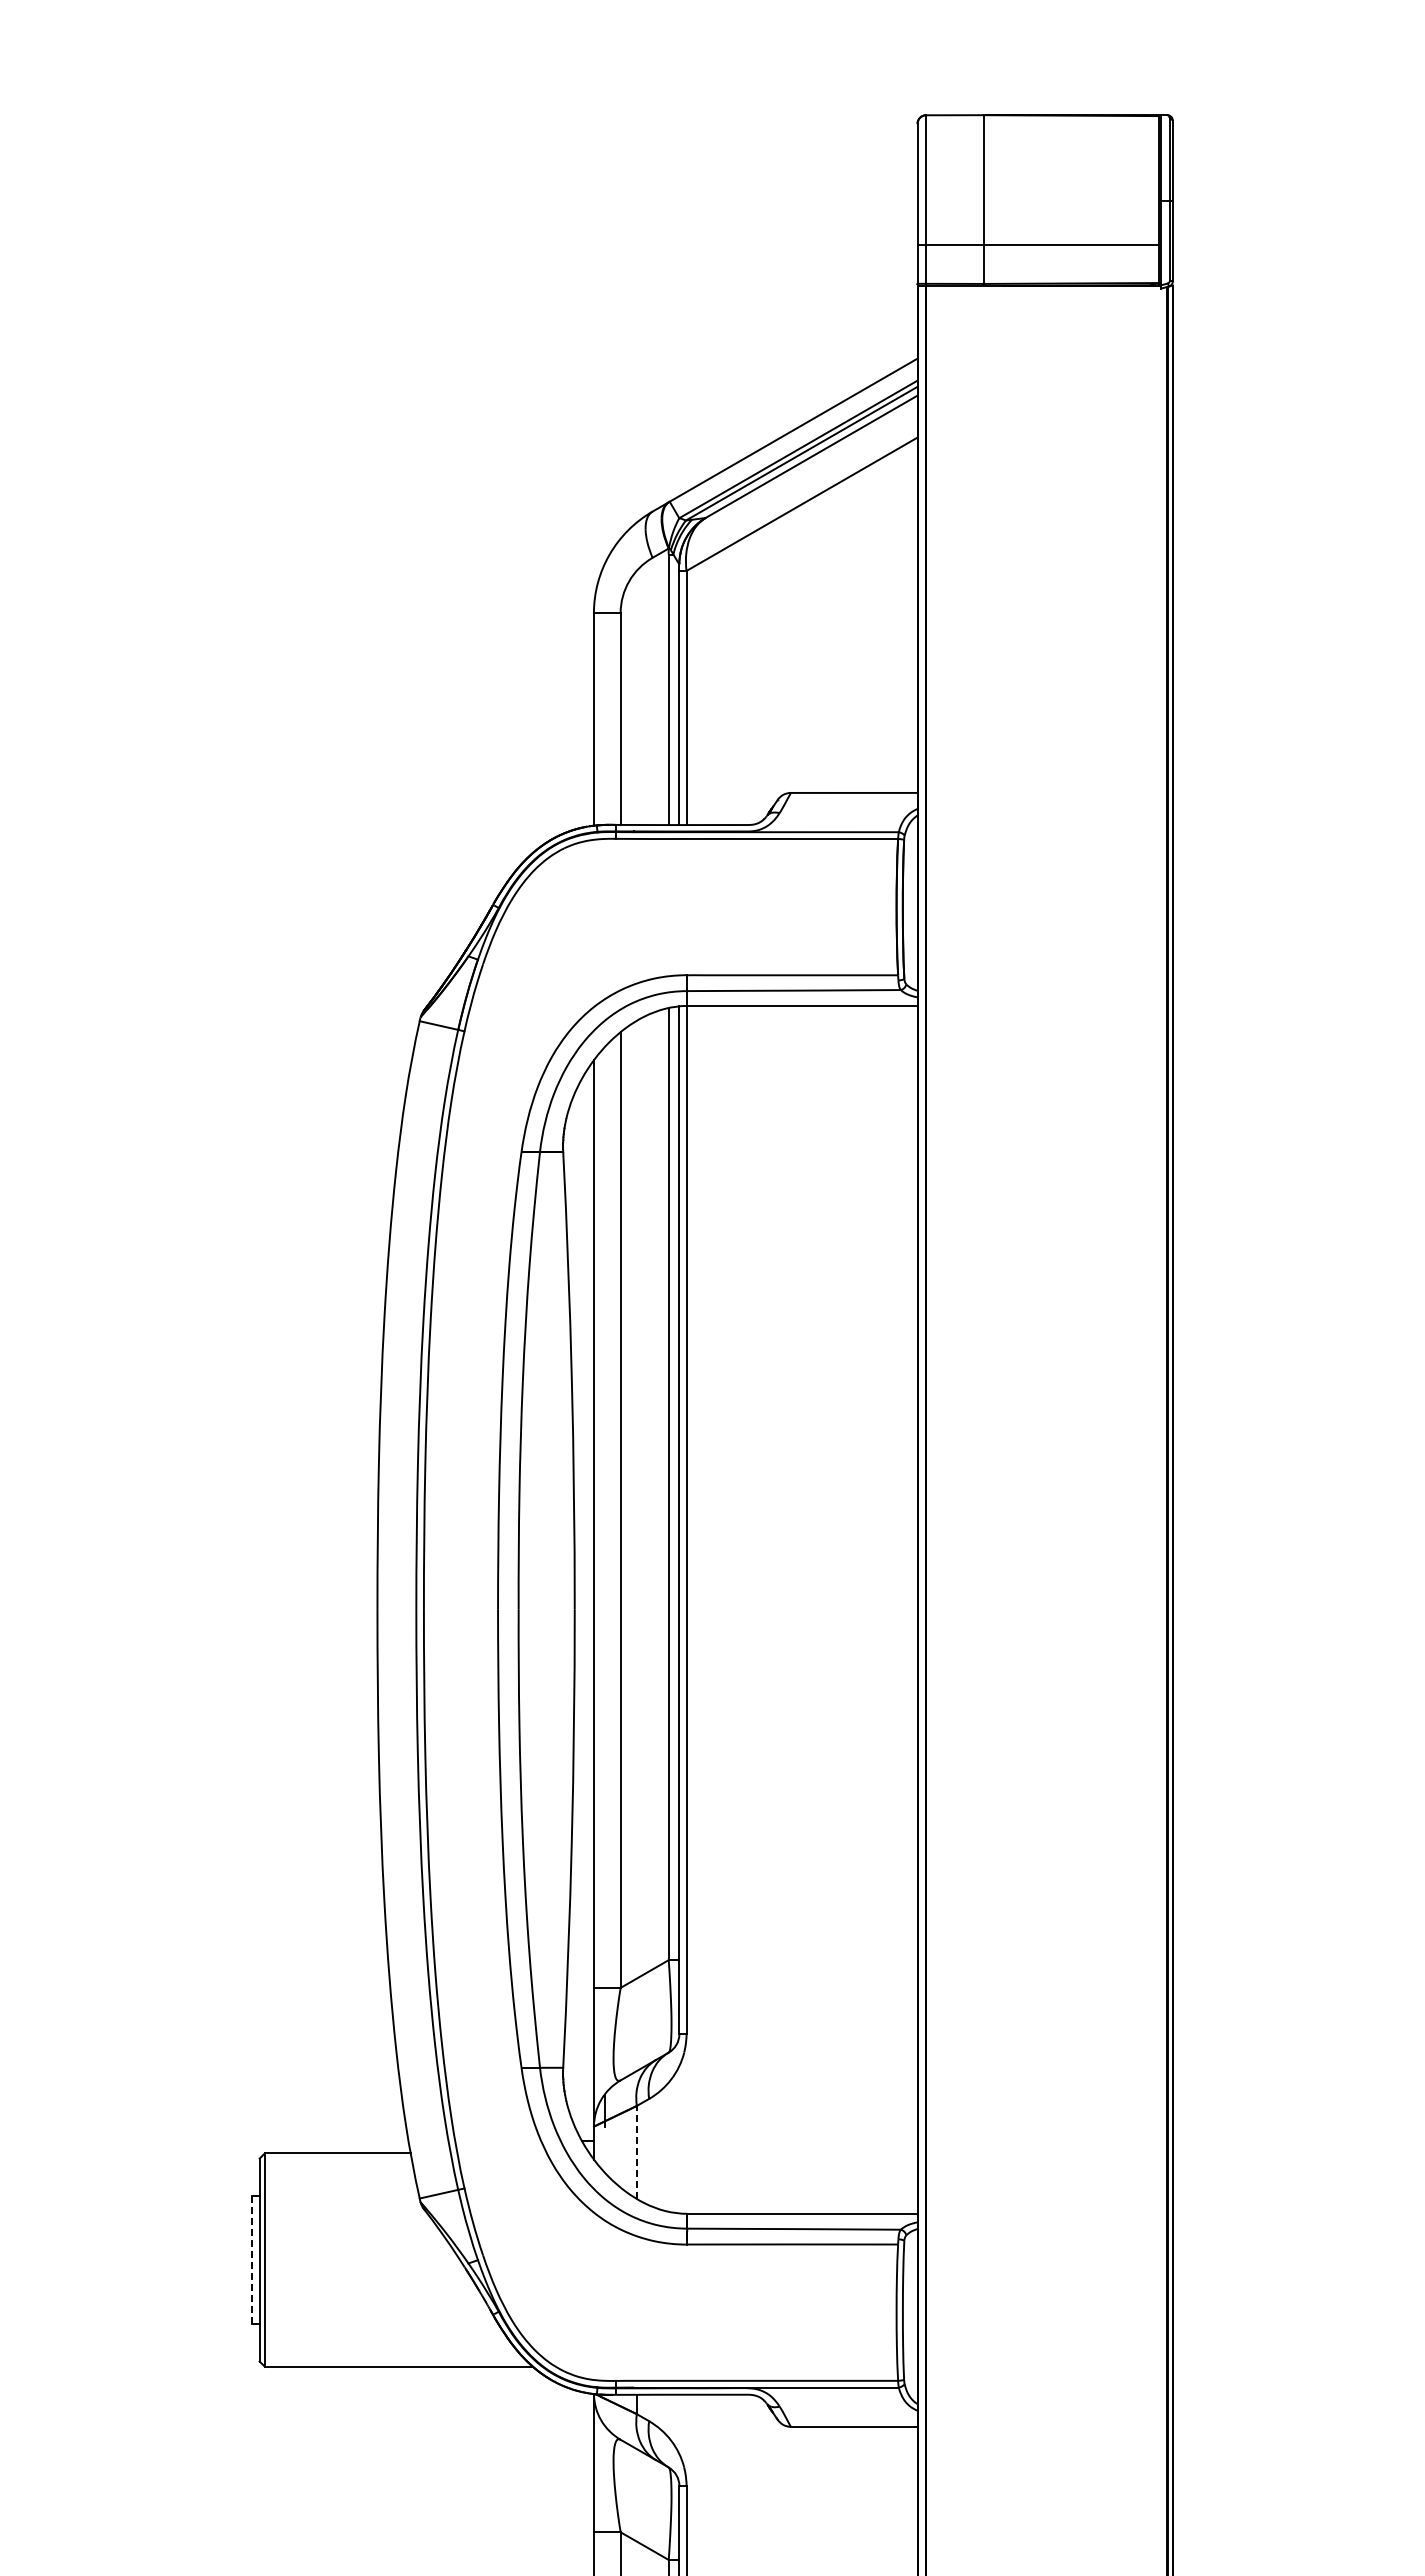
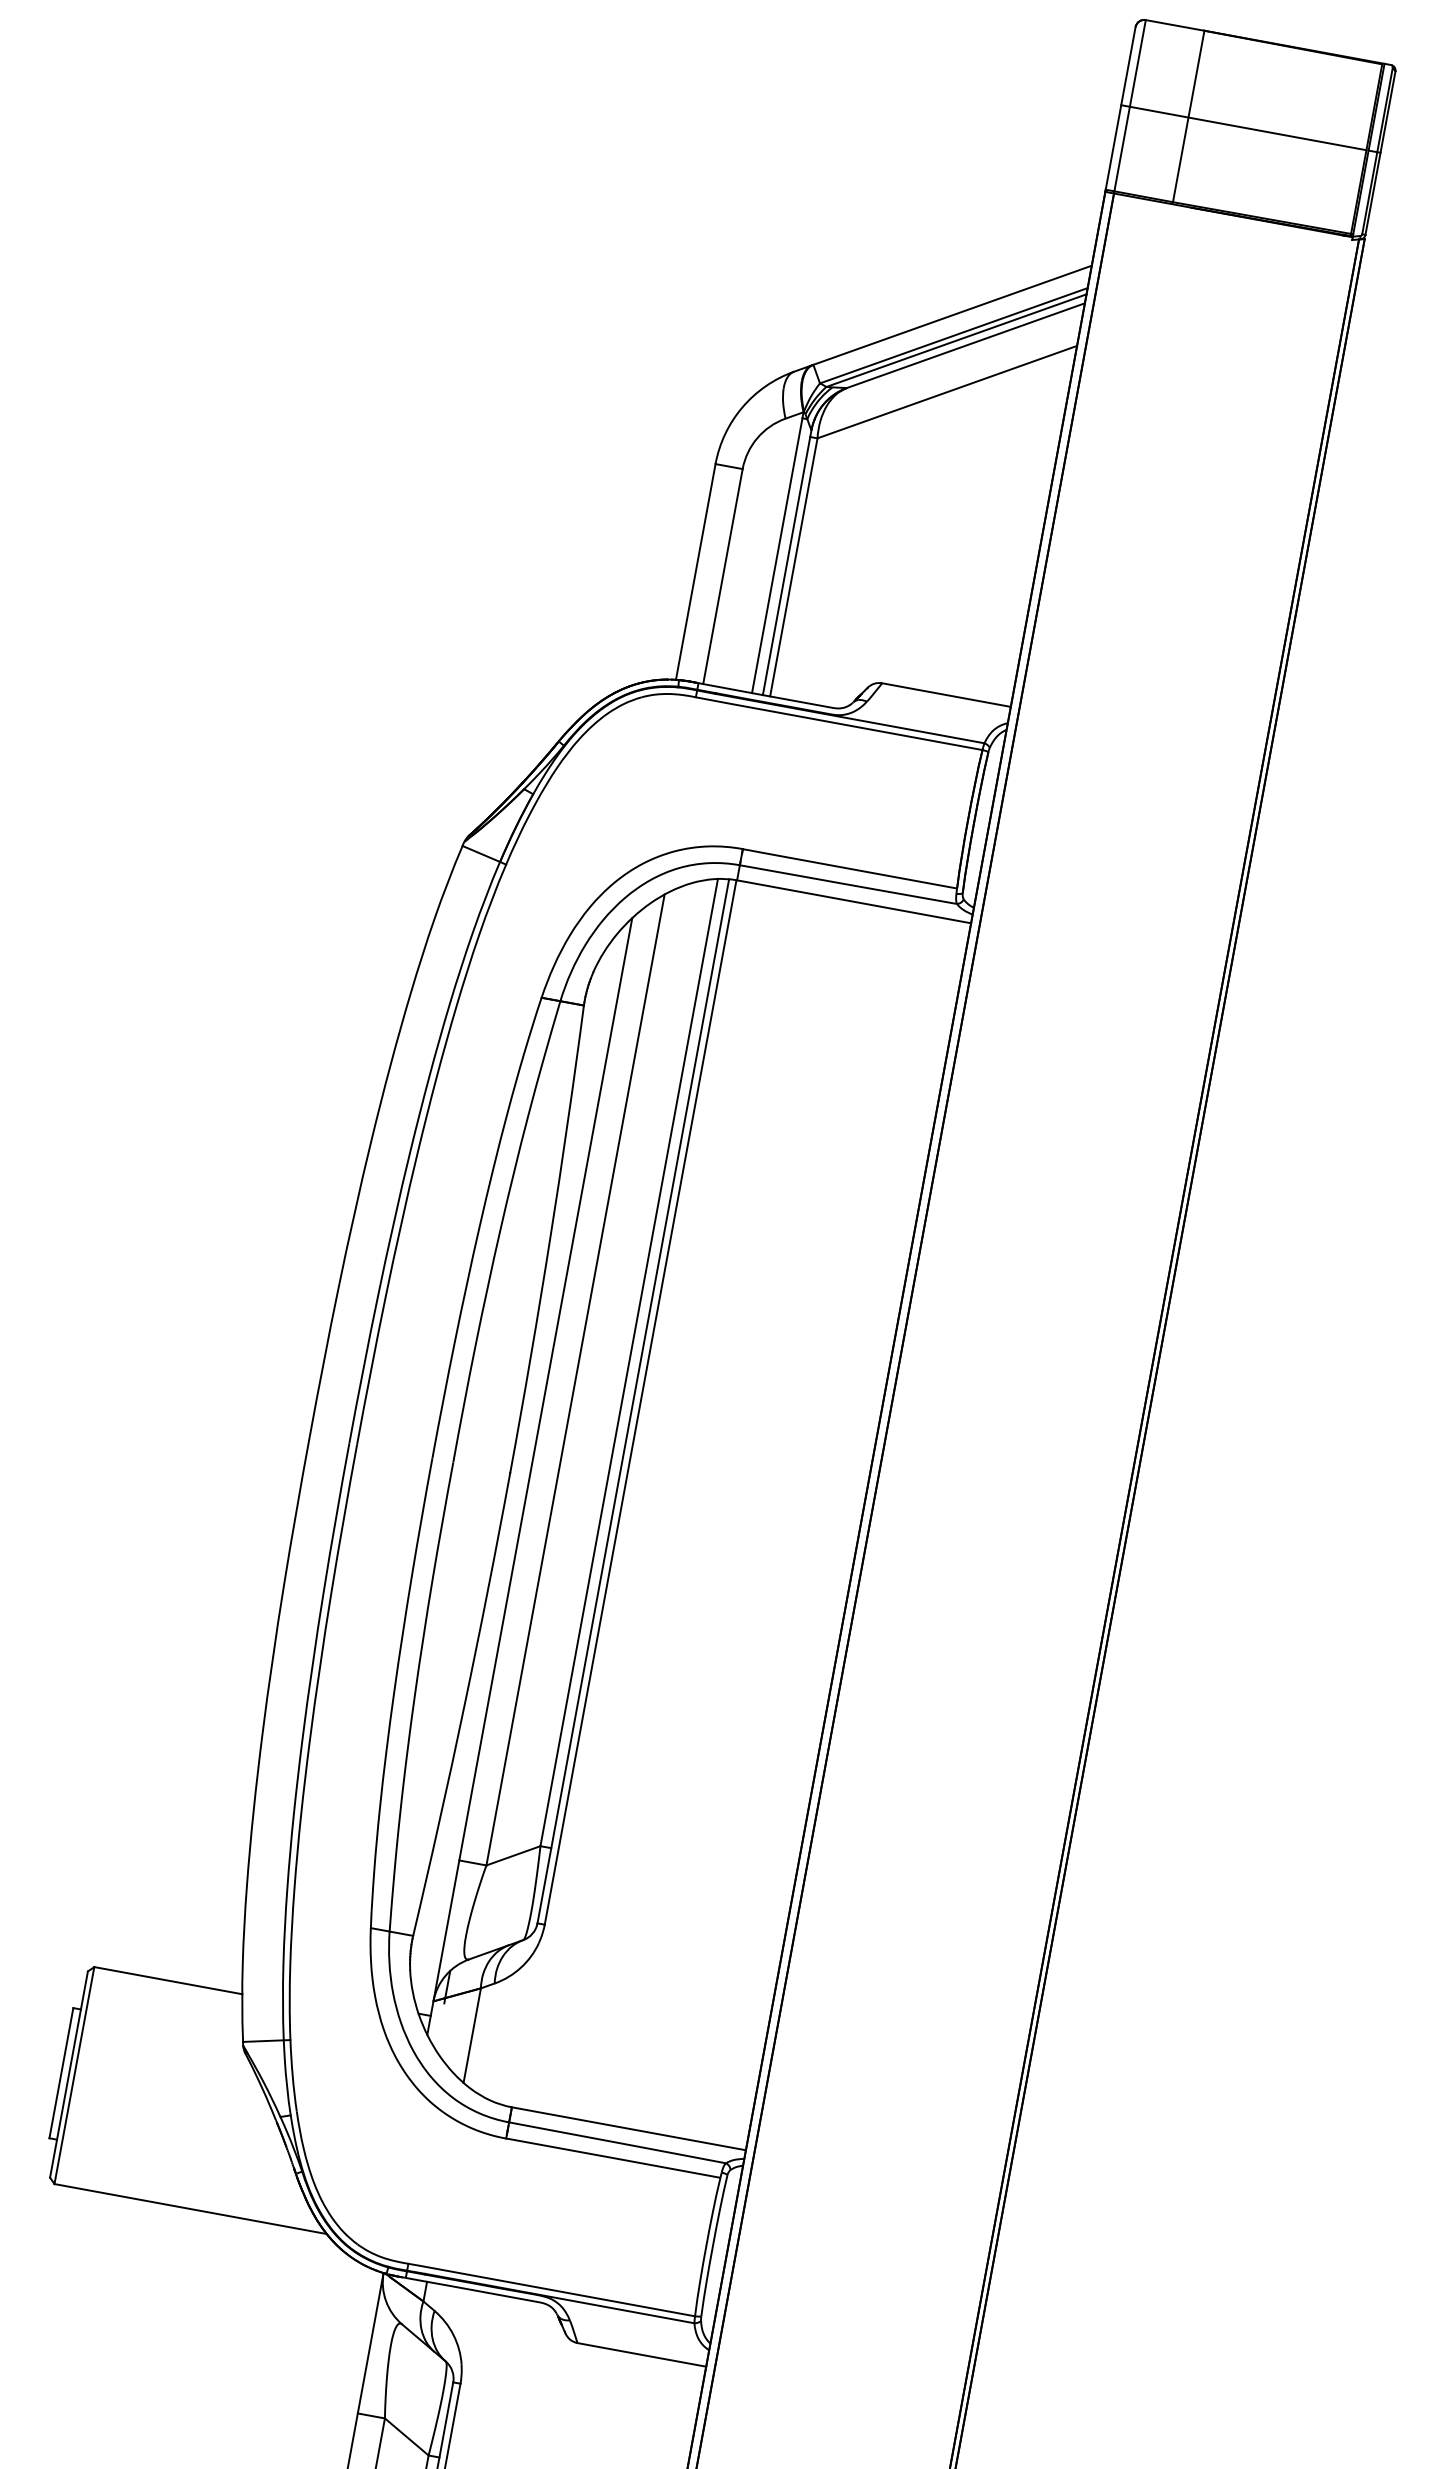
line: (1037, 244) -> (1243, 127), moved
line: (636, 2152) -> (471, 2035), dashed -> solid
line: (252, 2260) -> (61, 2073), dashed -> solid

